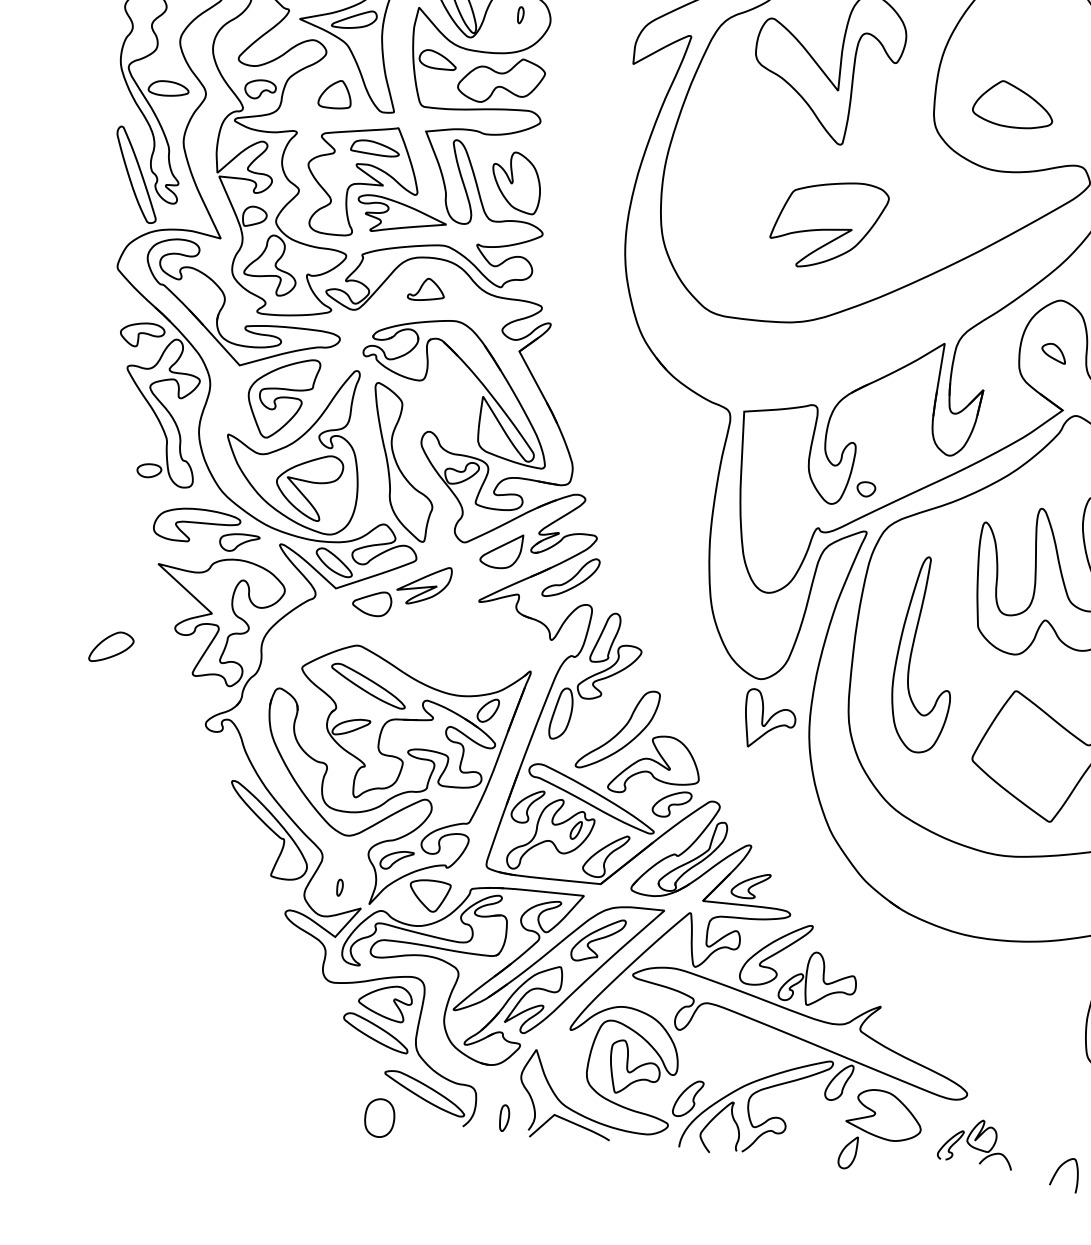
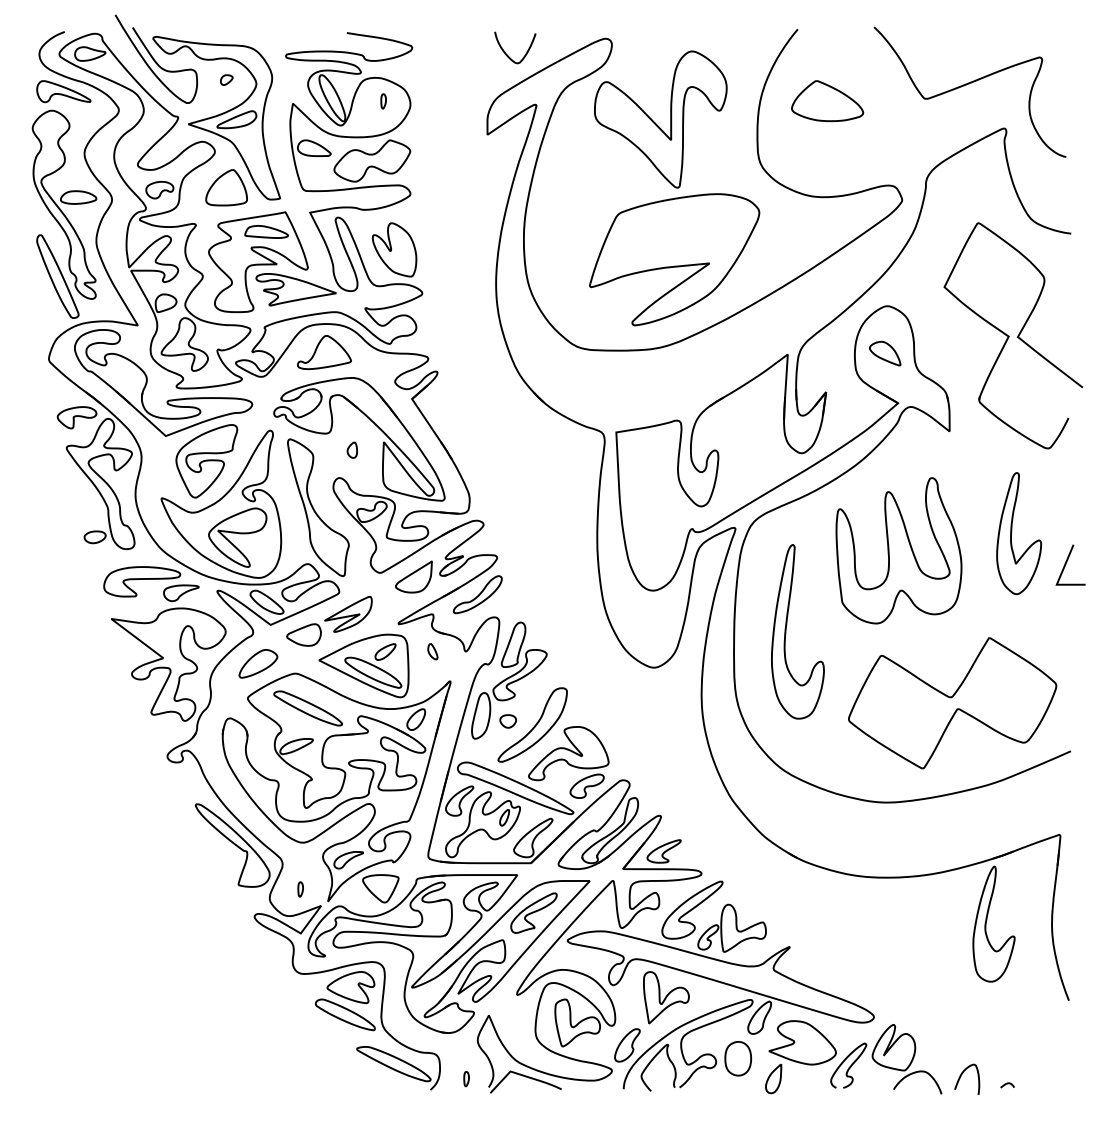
part: (335, 94) -> (226, 187), size x1.43
part: (1013, 105) -> (827, 101), moved
part: (828, 224) -> (674, 259), size x1.67
part: (426, 289) -> (324, 352), size x1.67
part: (1054, 353) -> (885, 353), size x1.43
part: (445, 401) -> (351, 449), added
part: (865, 489) -> (507, 721), moved
part: (514, 636) -> (432, 651), added
part: (435, 644) -> (363, 665), added
part: (111, 646) -> (258, 663), moved
part: (770, 719) -> (666, 997), moved
part: (380, 1117) -> (738, 1058), moved
part: (504, 1118) -> (466, 1079), size x0.62
part: (976, 1143) -> (886, 1059), size x1.67

